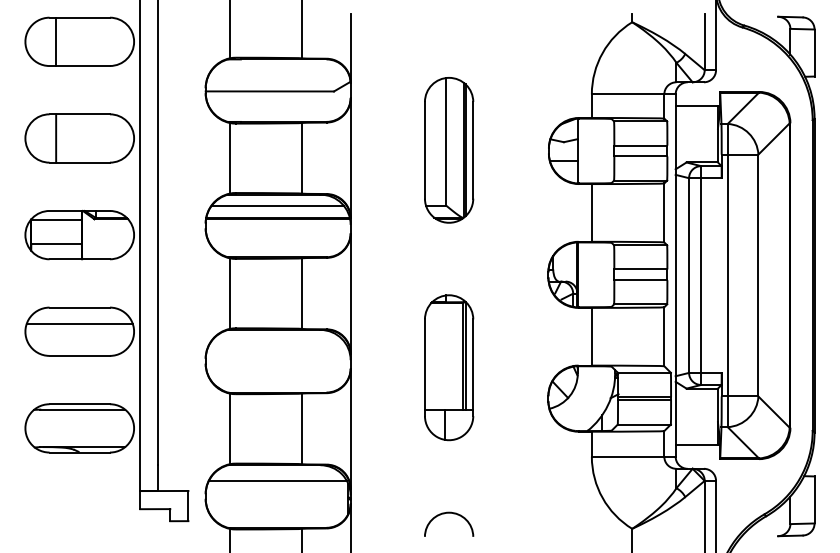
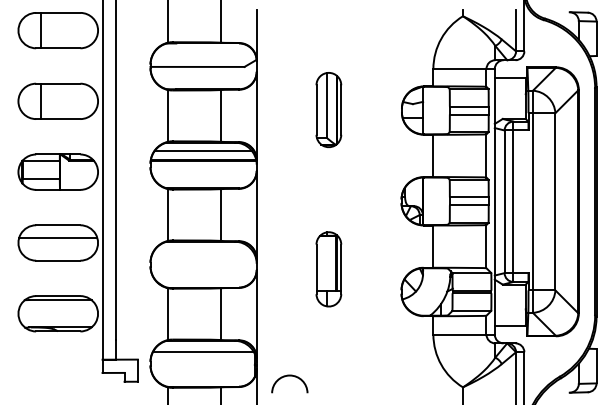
part: (448, 149) -> (328, 109), size x0.7
part: (448, 367) -> (328, 269), size x0.7
arc: (448, 514) -> (289, 376), moved

